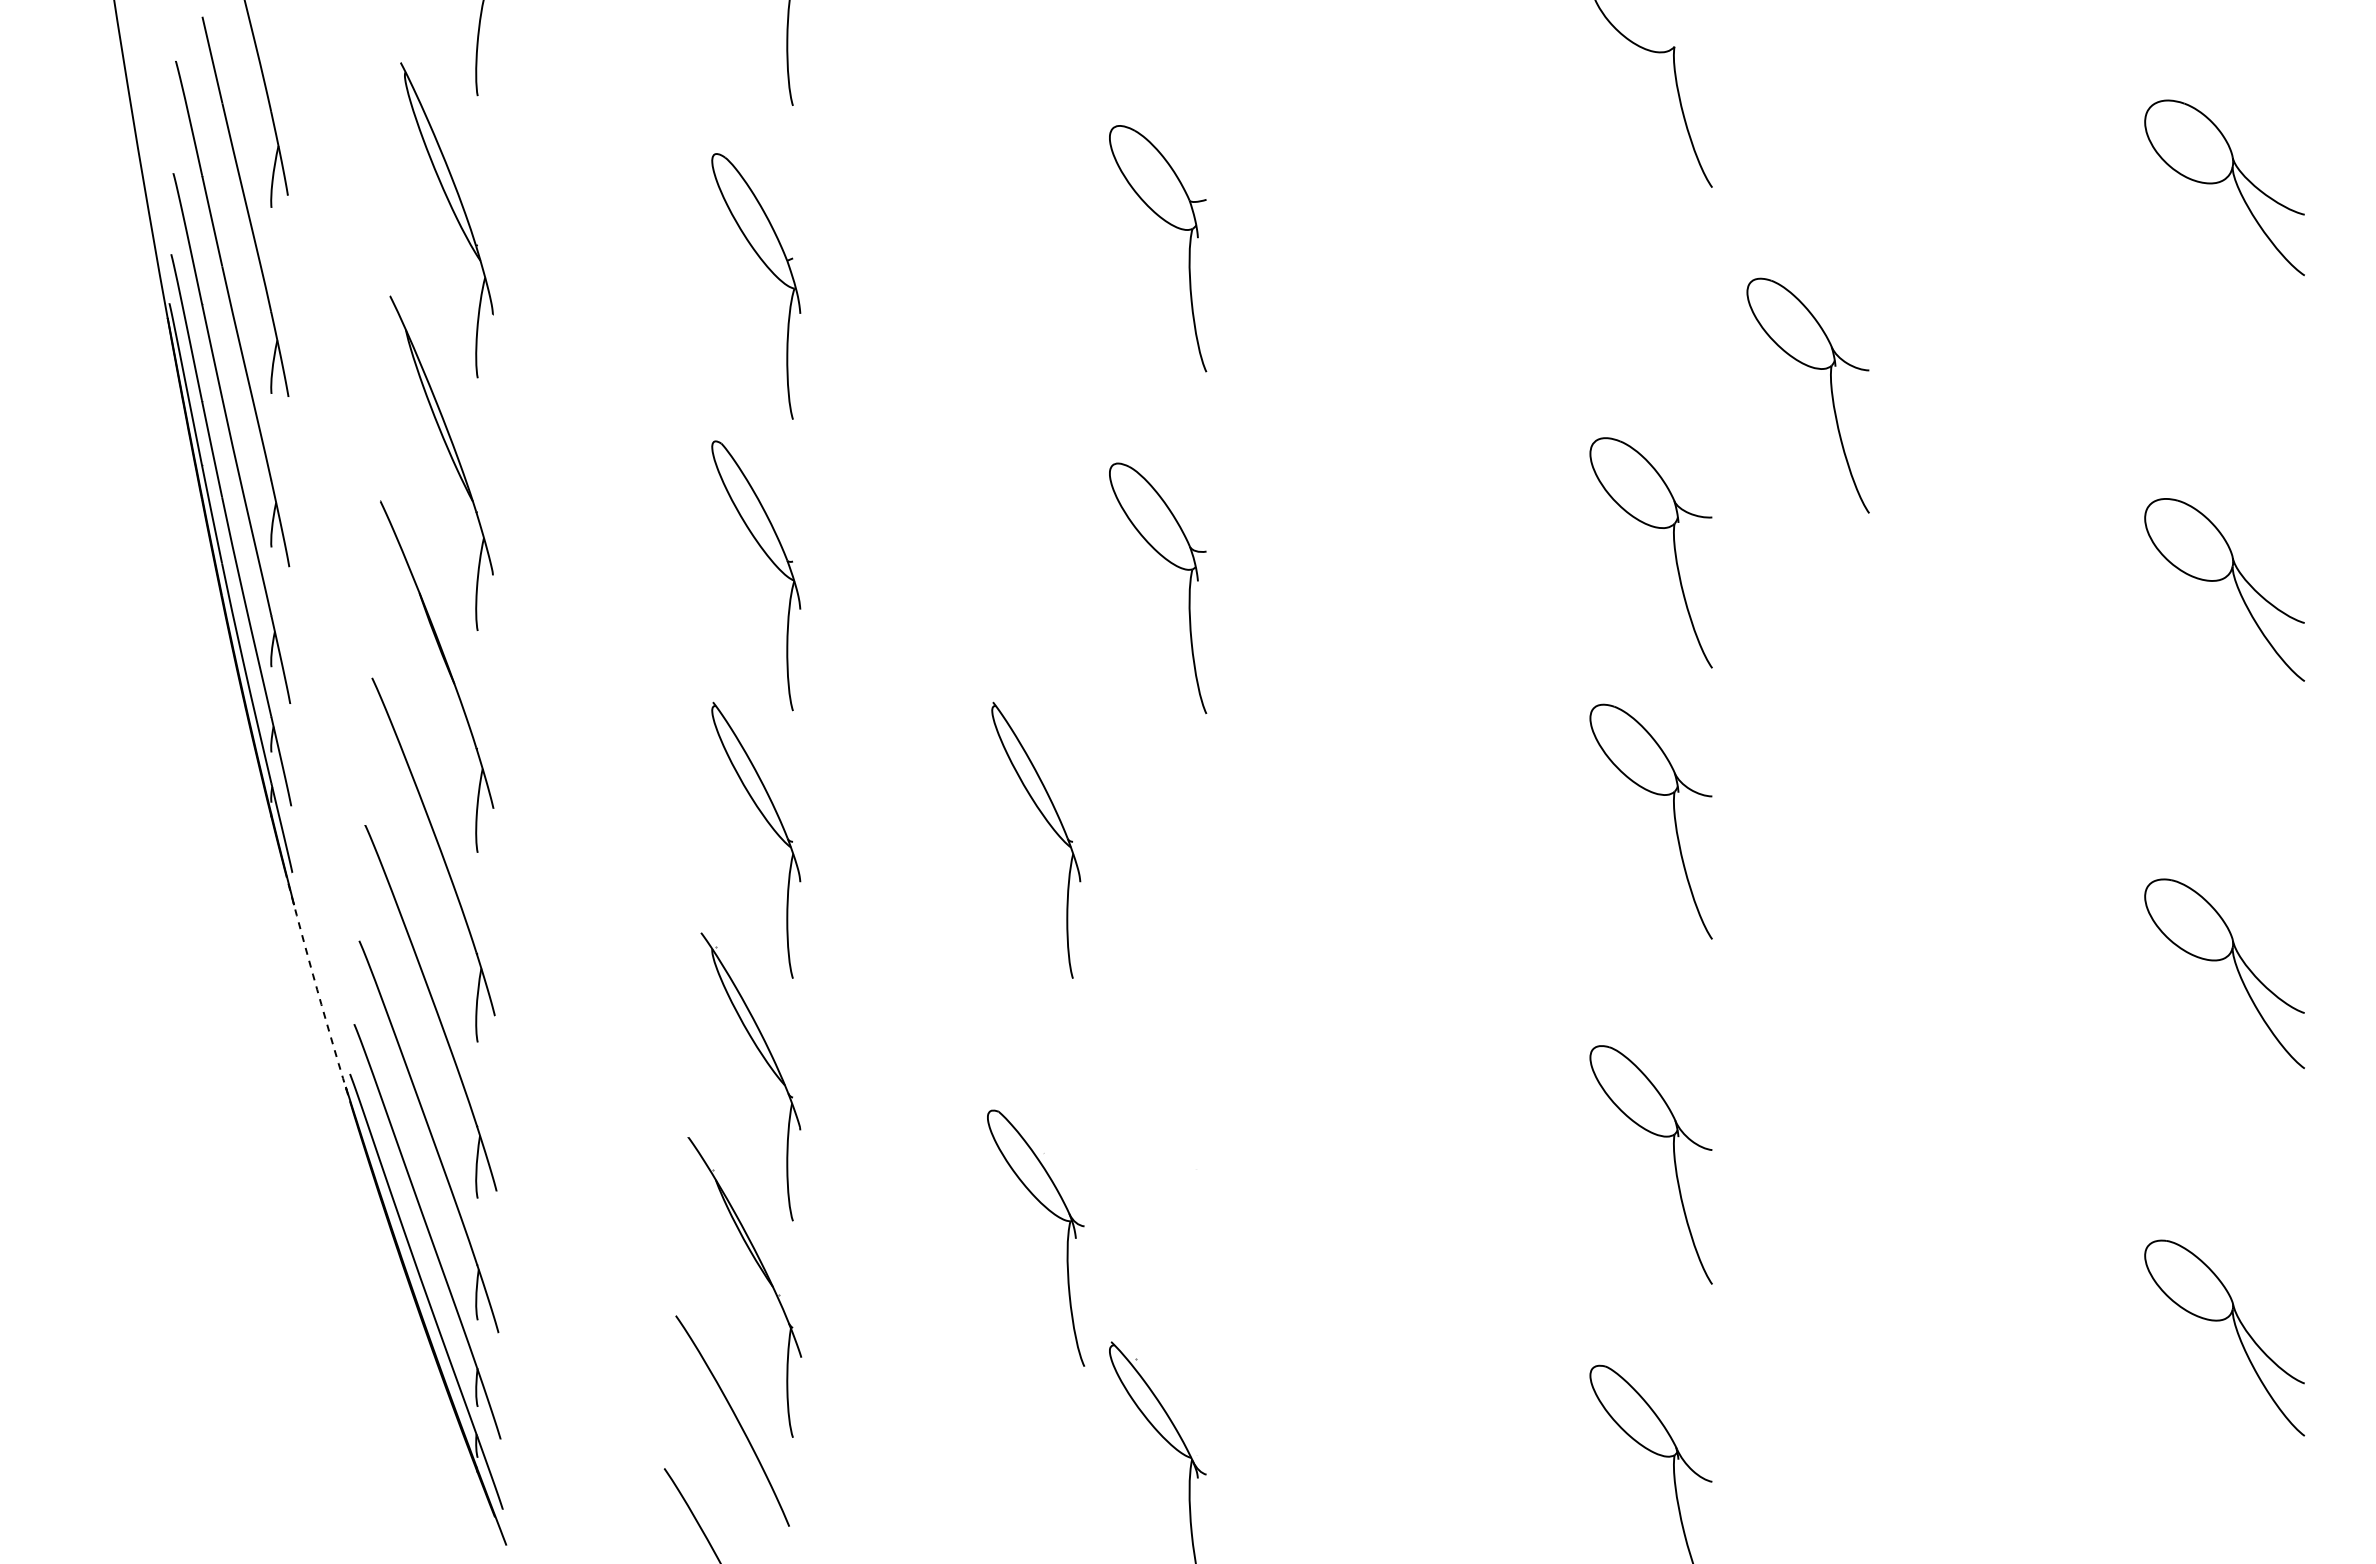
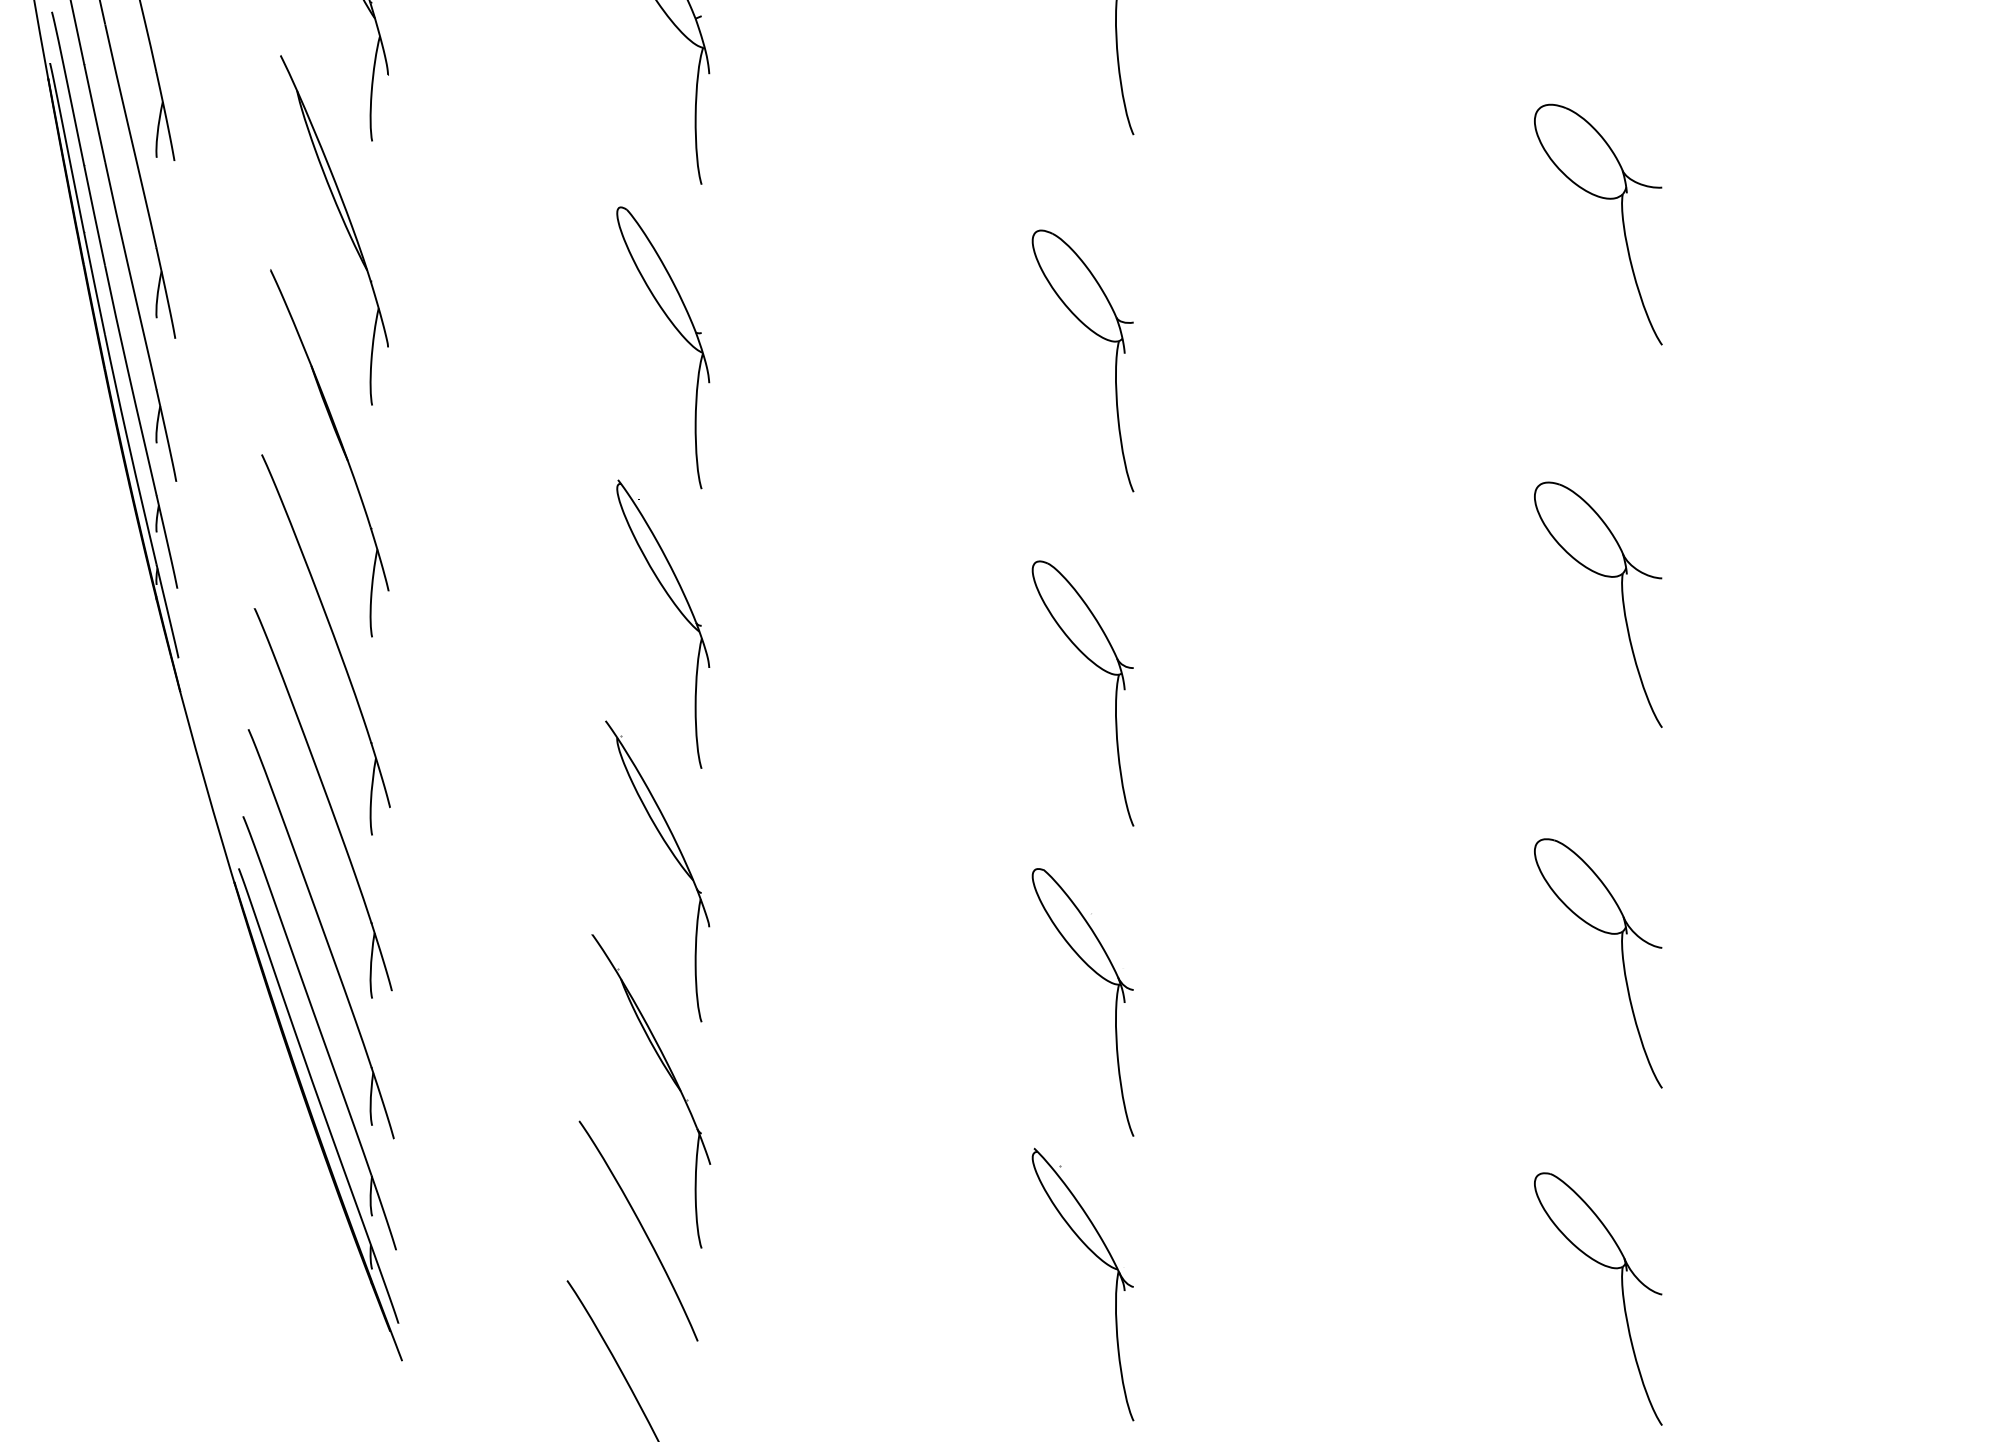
part: (1830, 390) -> (1785, 154), removed
part: (1673, 547) -> (1621, 219), moved
part: (1051, 828) -> (971, 611), removed
part: (1174, 883) -> (1100, 669), added
arc: (317, 989) -> (204, 780), dashed -> solid
part: (1051, 1213) -> (1099, 976), moved

